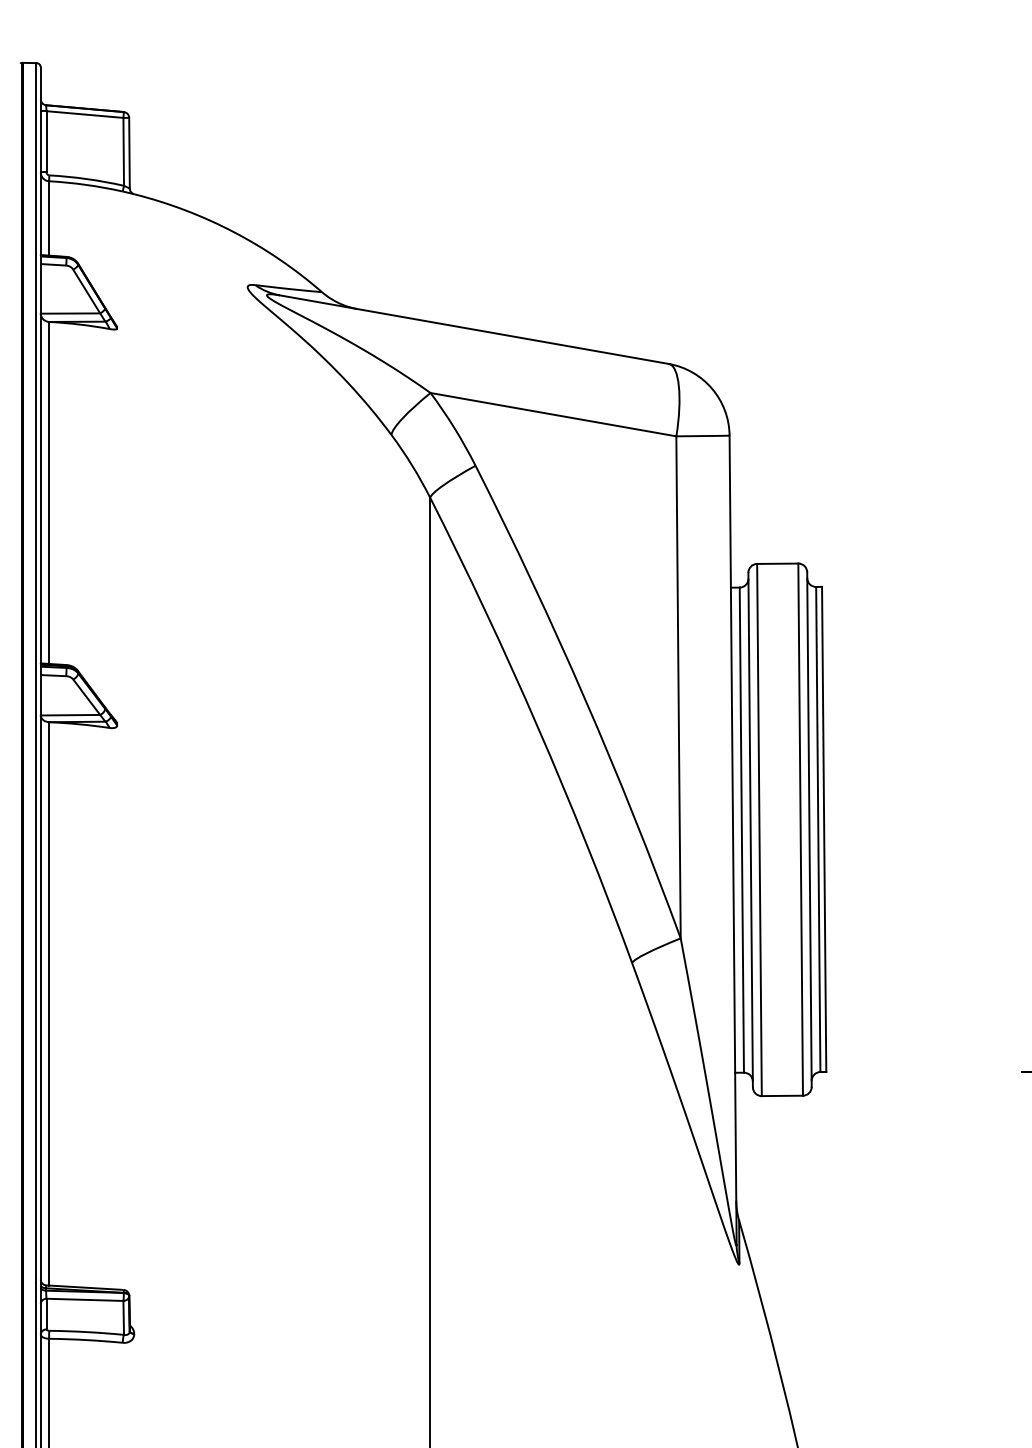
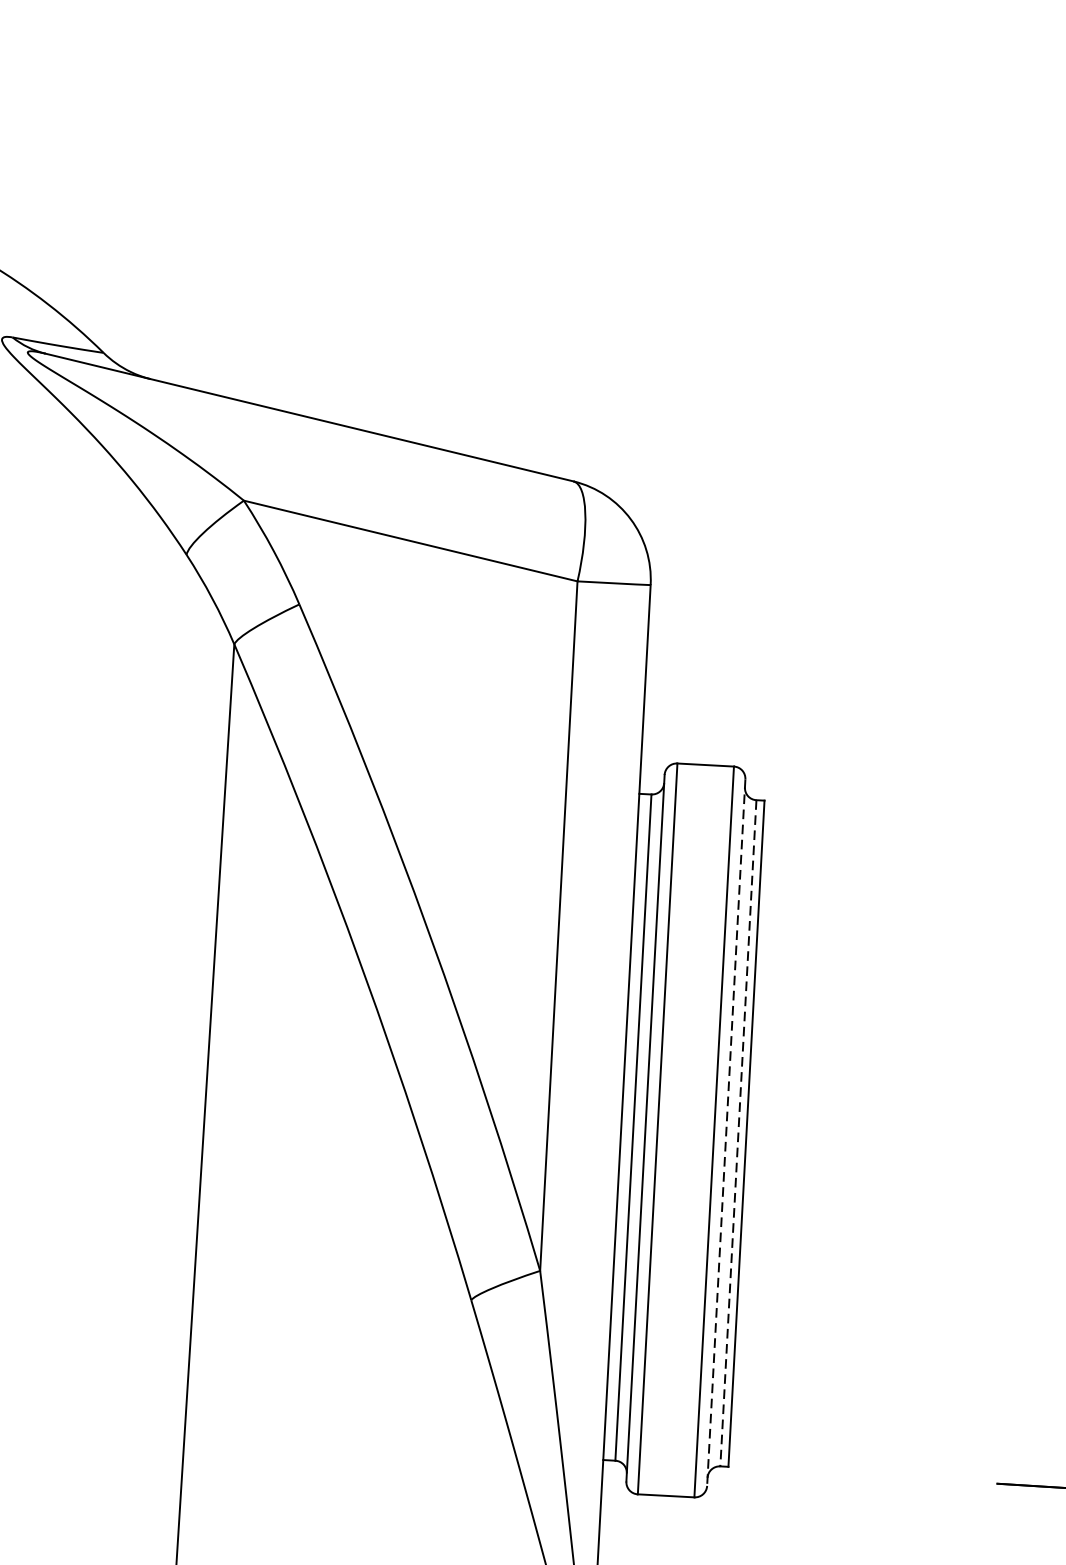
line: (818, 829) -> (738, 1133), solid -> dashed
line: (809, 830) -> (726, 1133), solid -> dashed

